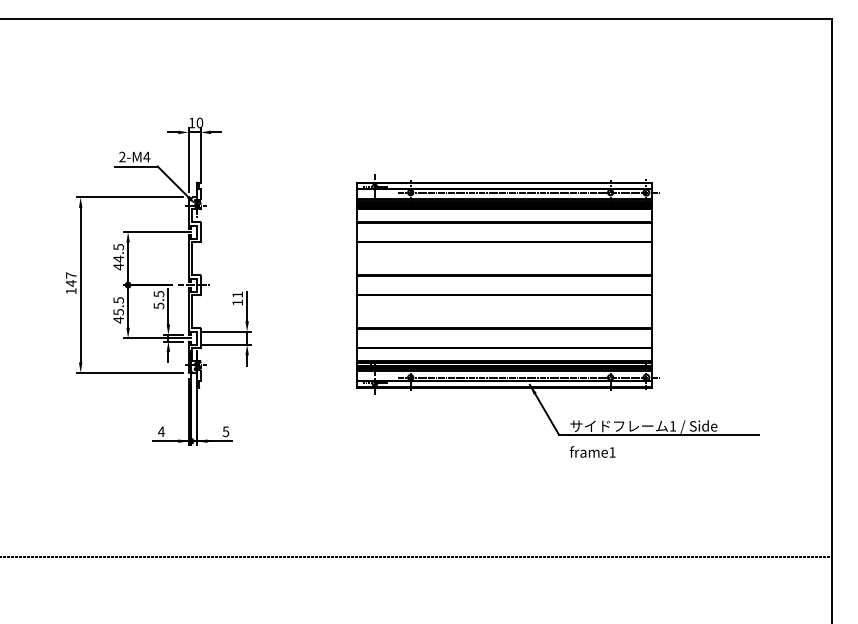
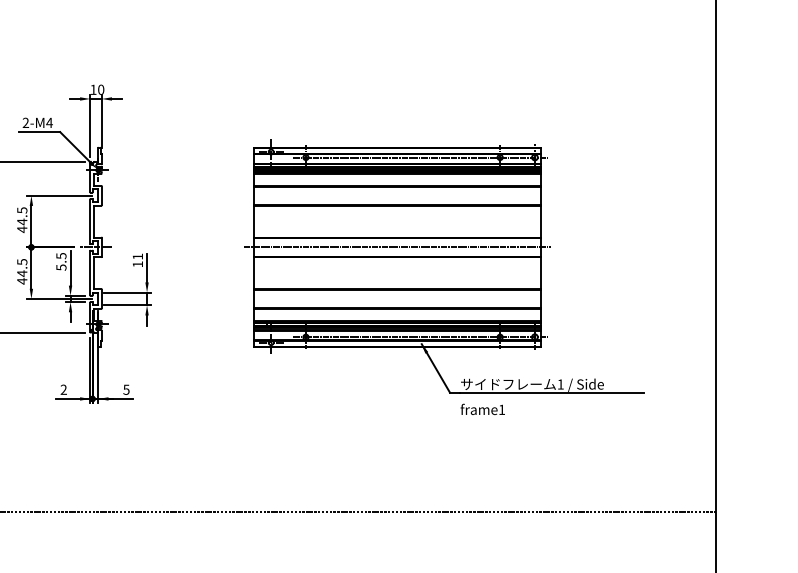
line: (504, 285) -> (397, 247), added
text: (118, 311) -> (22, 272), 45.5 -> 44.5
text: (160, 431) -> (62, 389), 4 -> 2

